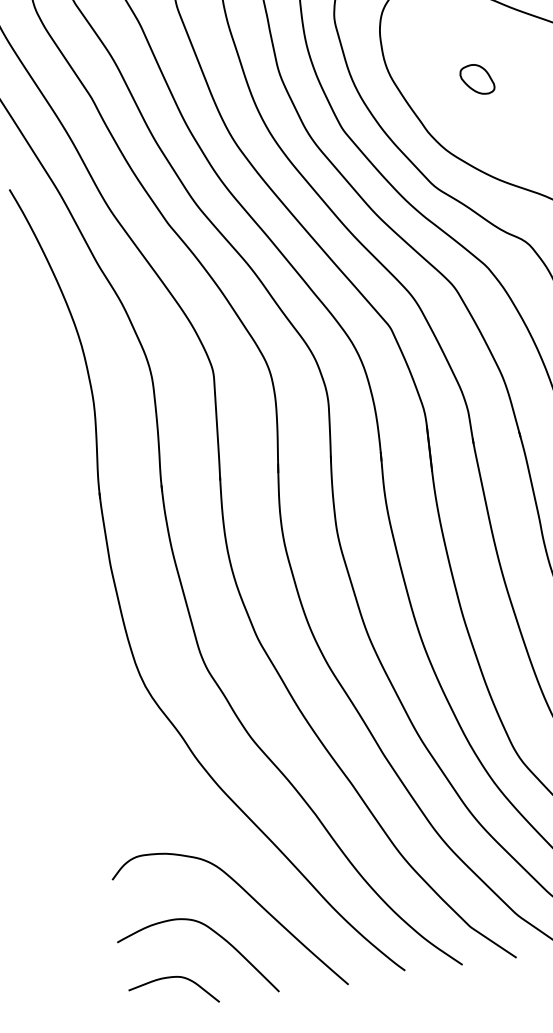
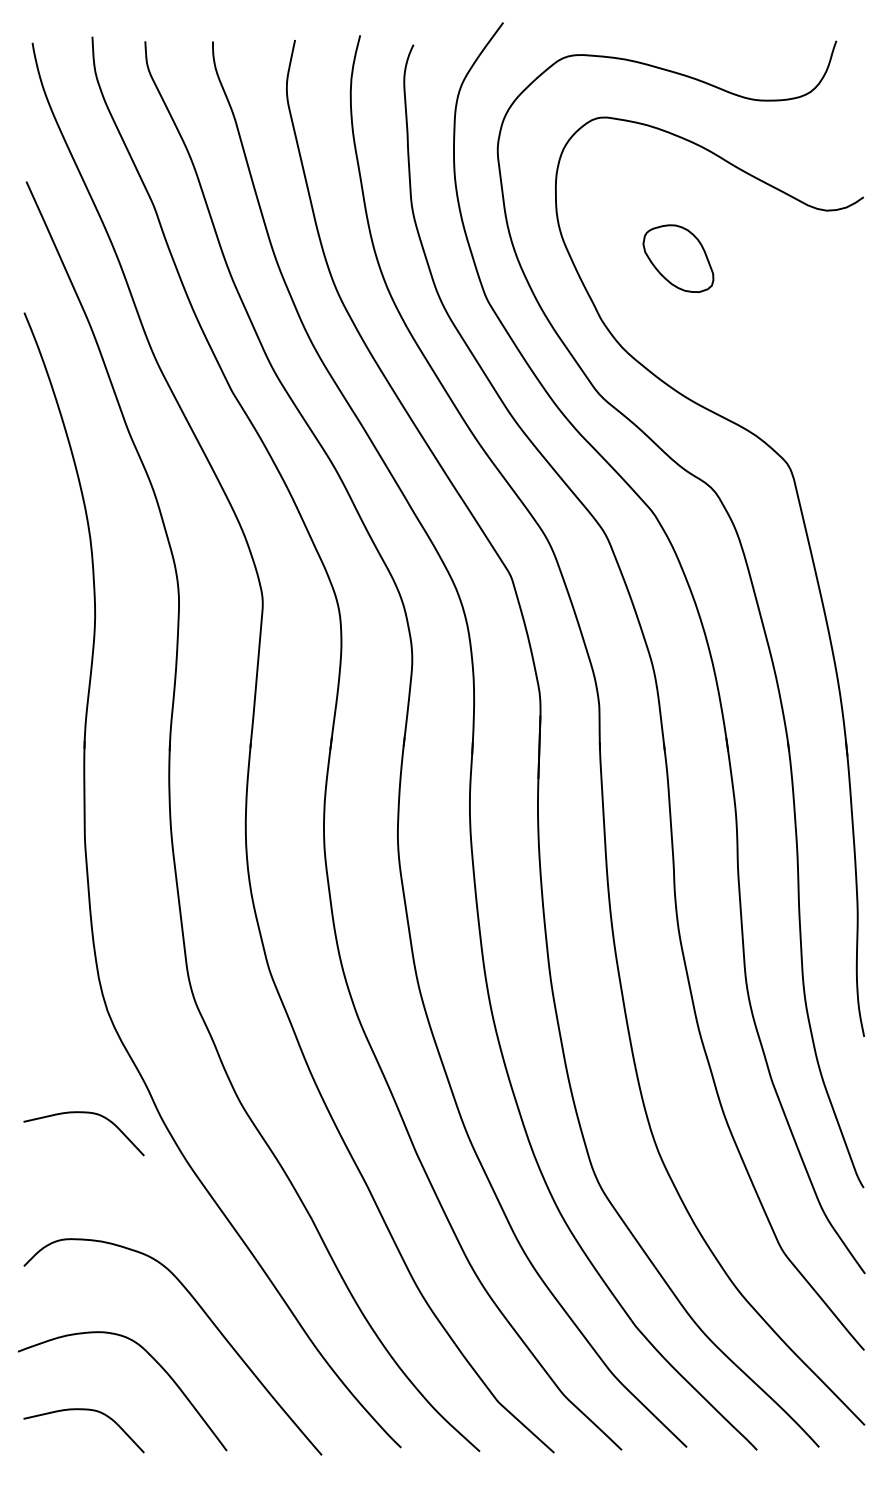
part: (477, 79) -> (678, 258), size x1.6
curve: (138, 763) -> (83, 1113), added

